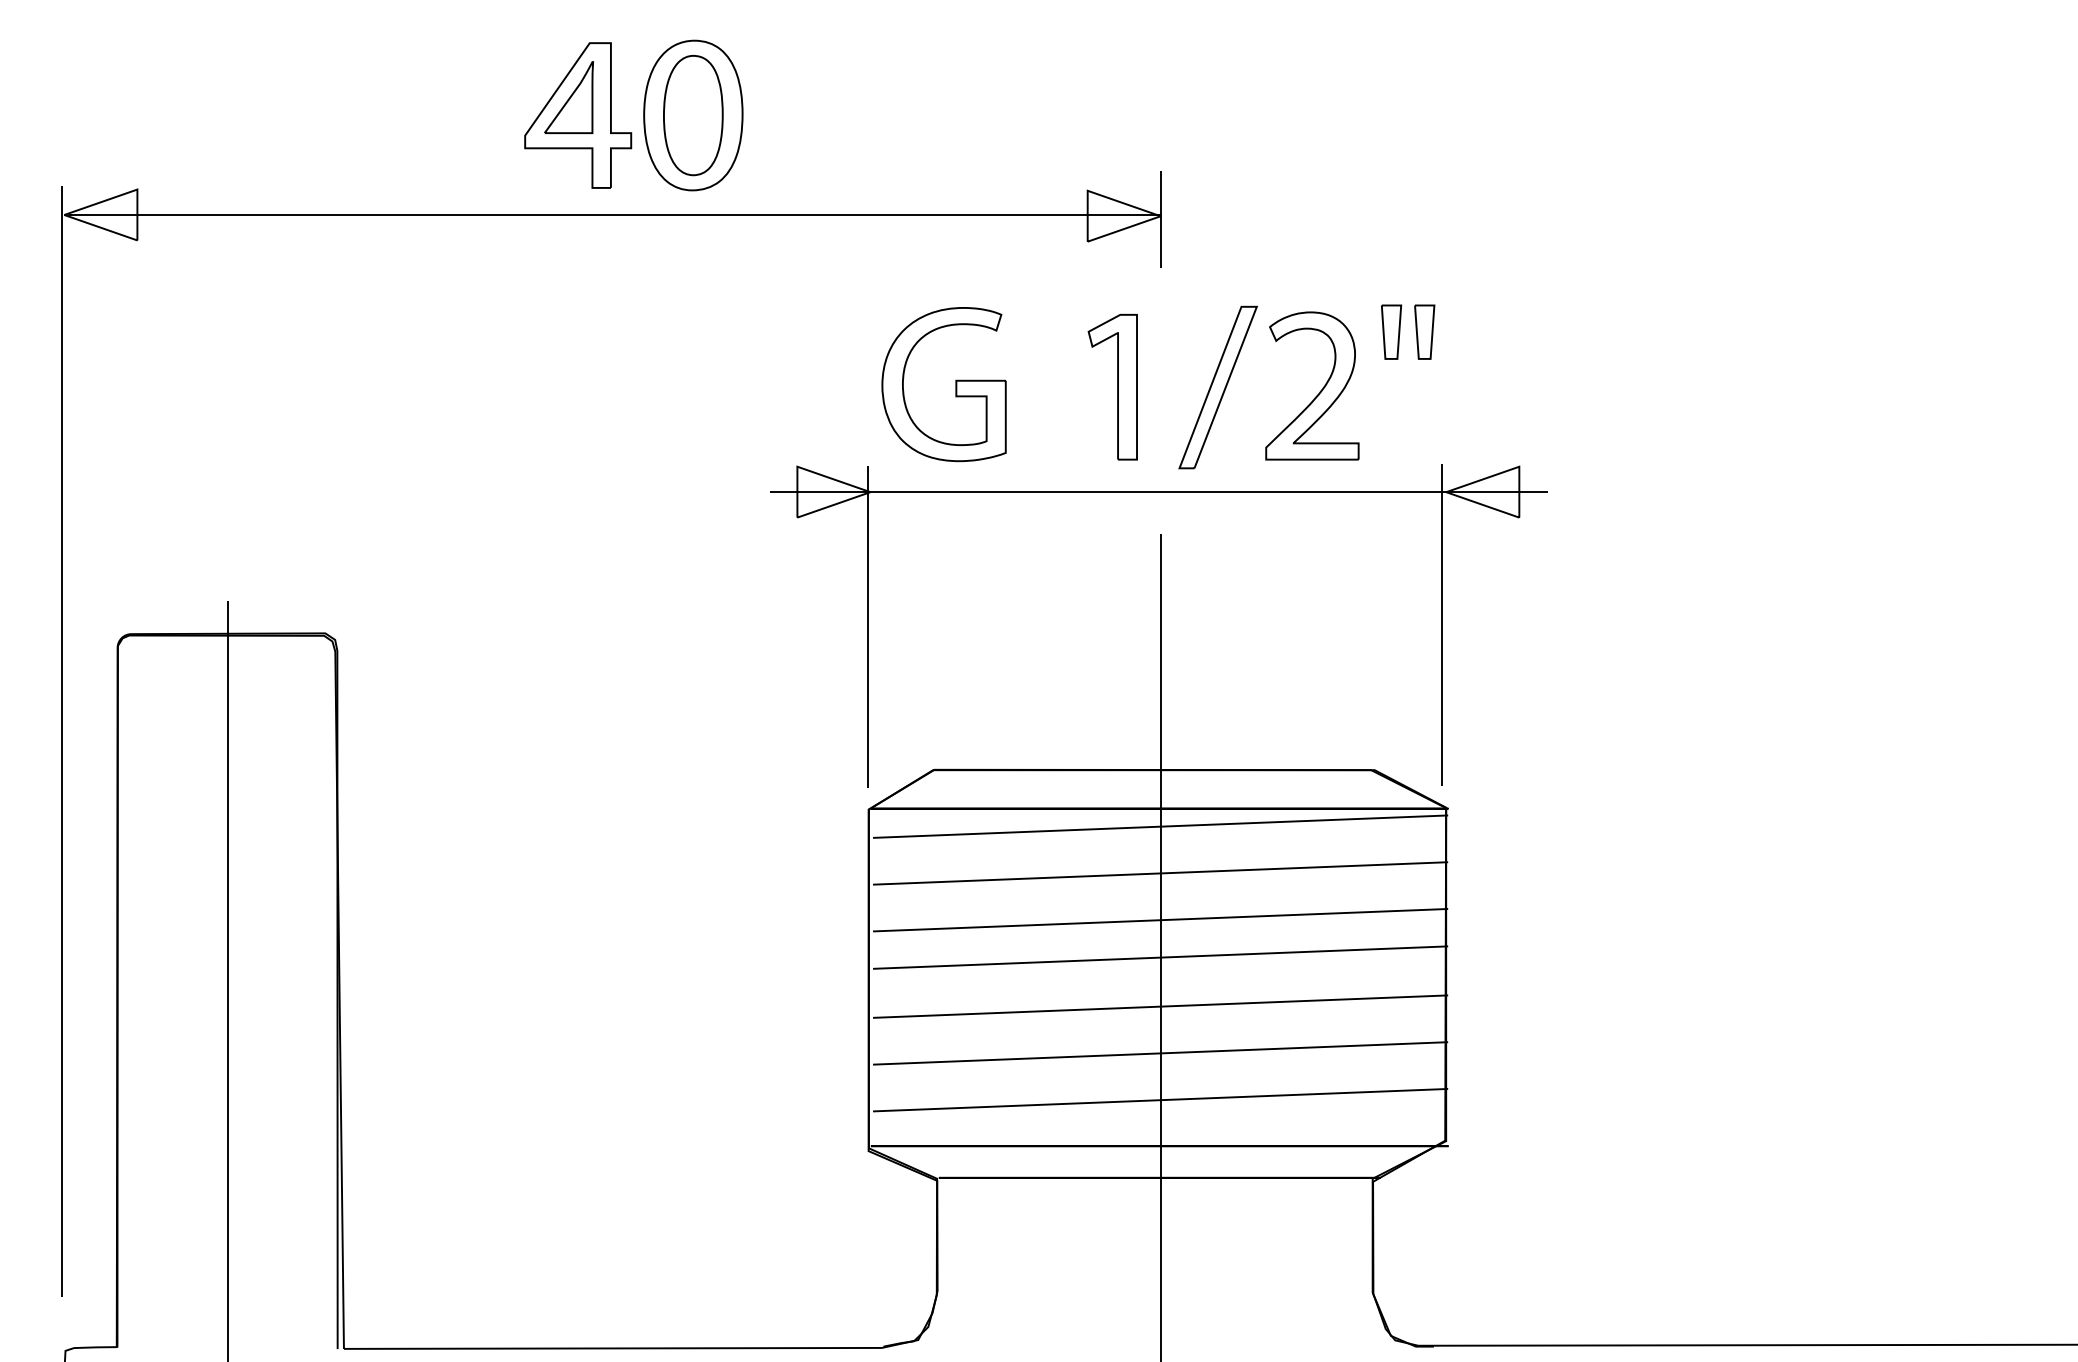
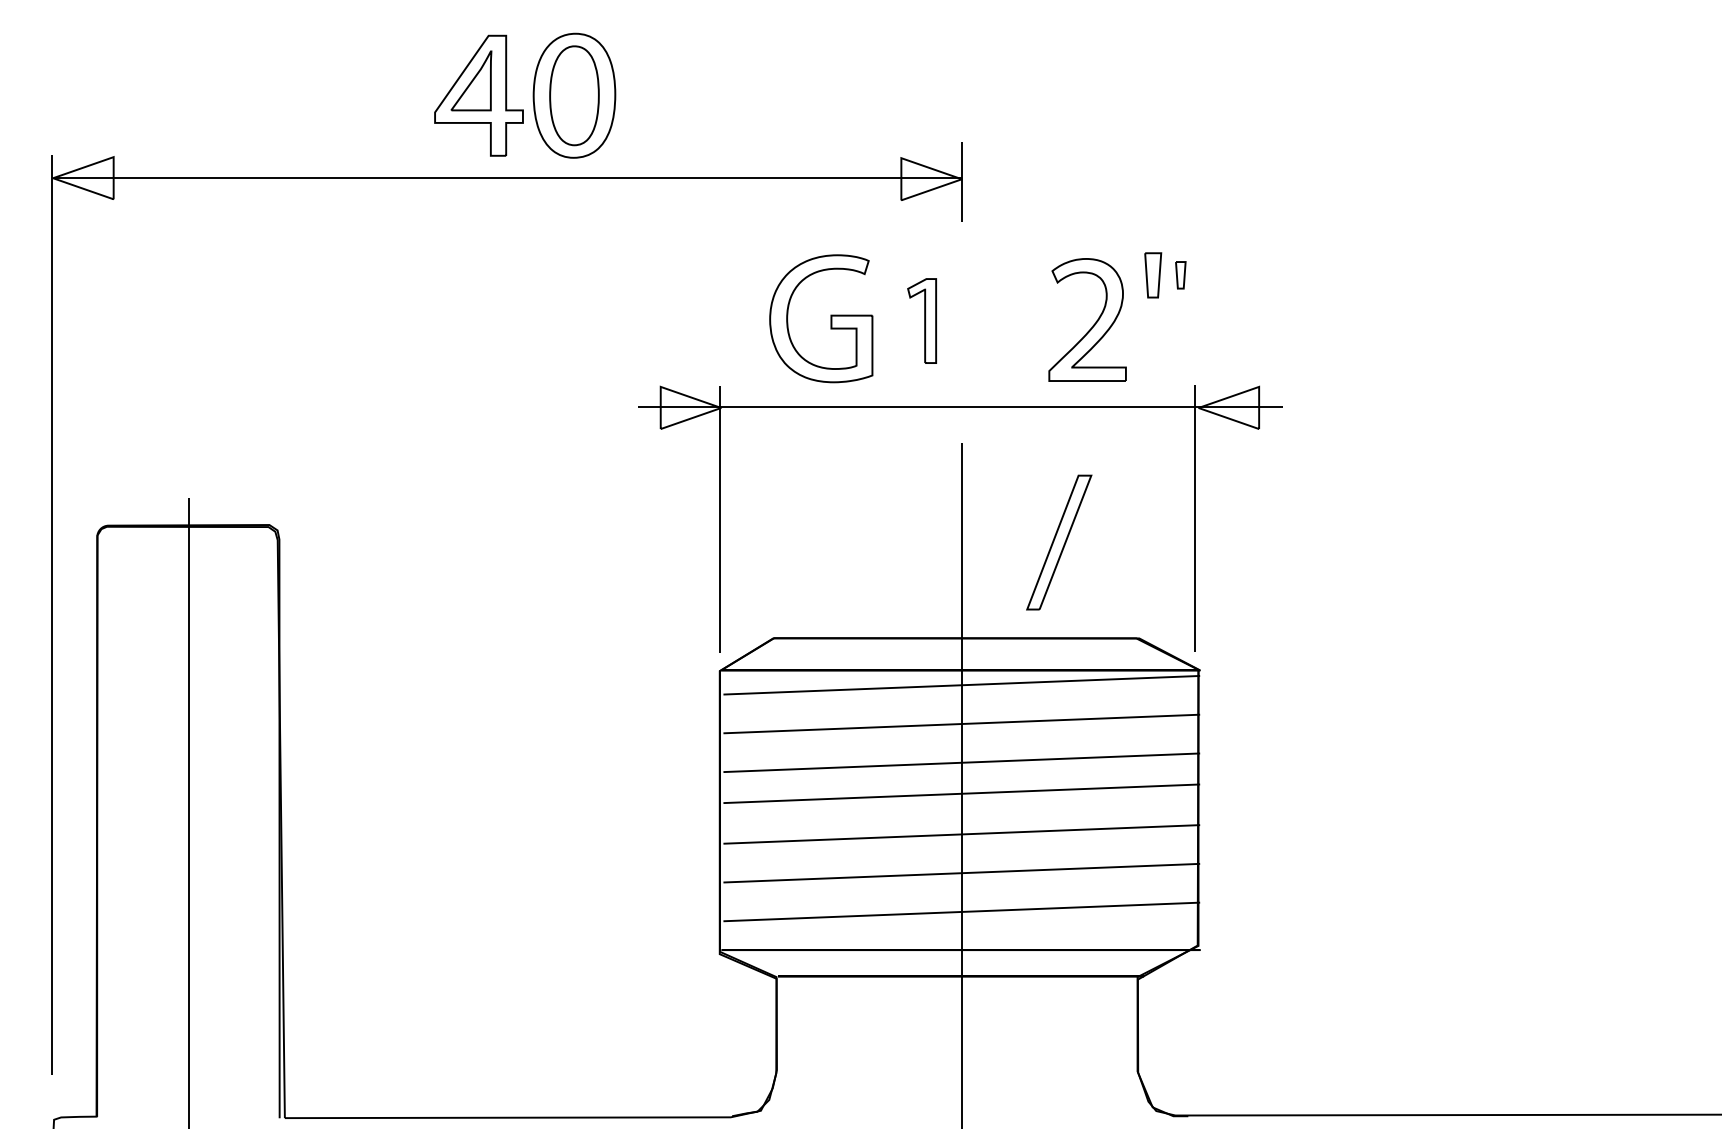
part: (1424, 331) -> (1180, 274), size x0.6
part: (955, 384) -> (830, 318), moved
part: (1112, 387) -> (921, 321), size x0.7
part: (1217, 387) -> (1058, 542), moved

